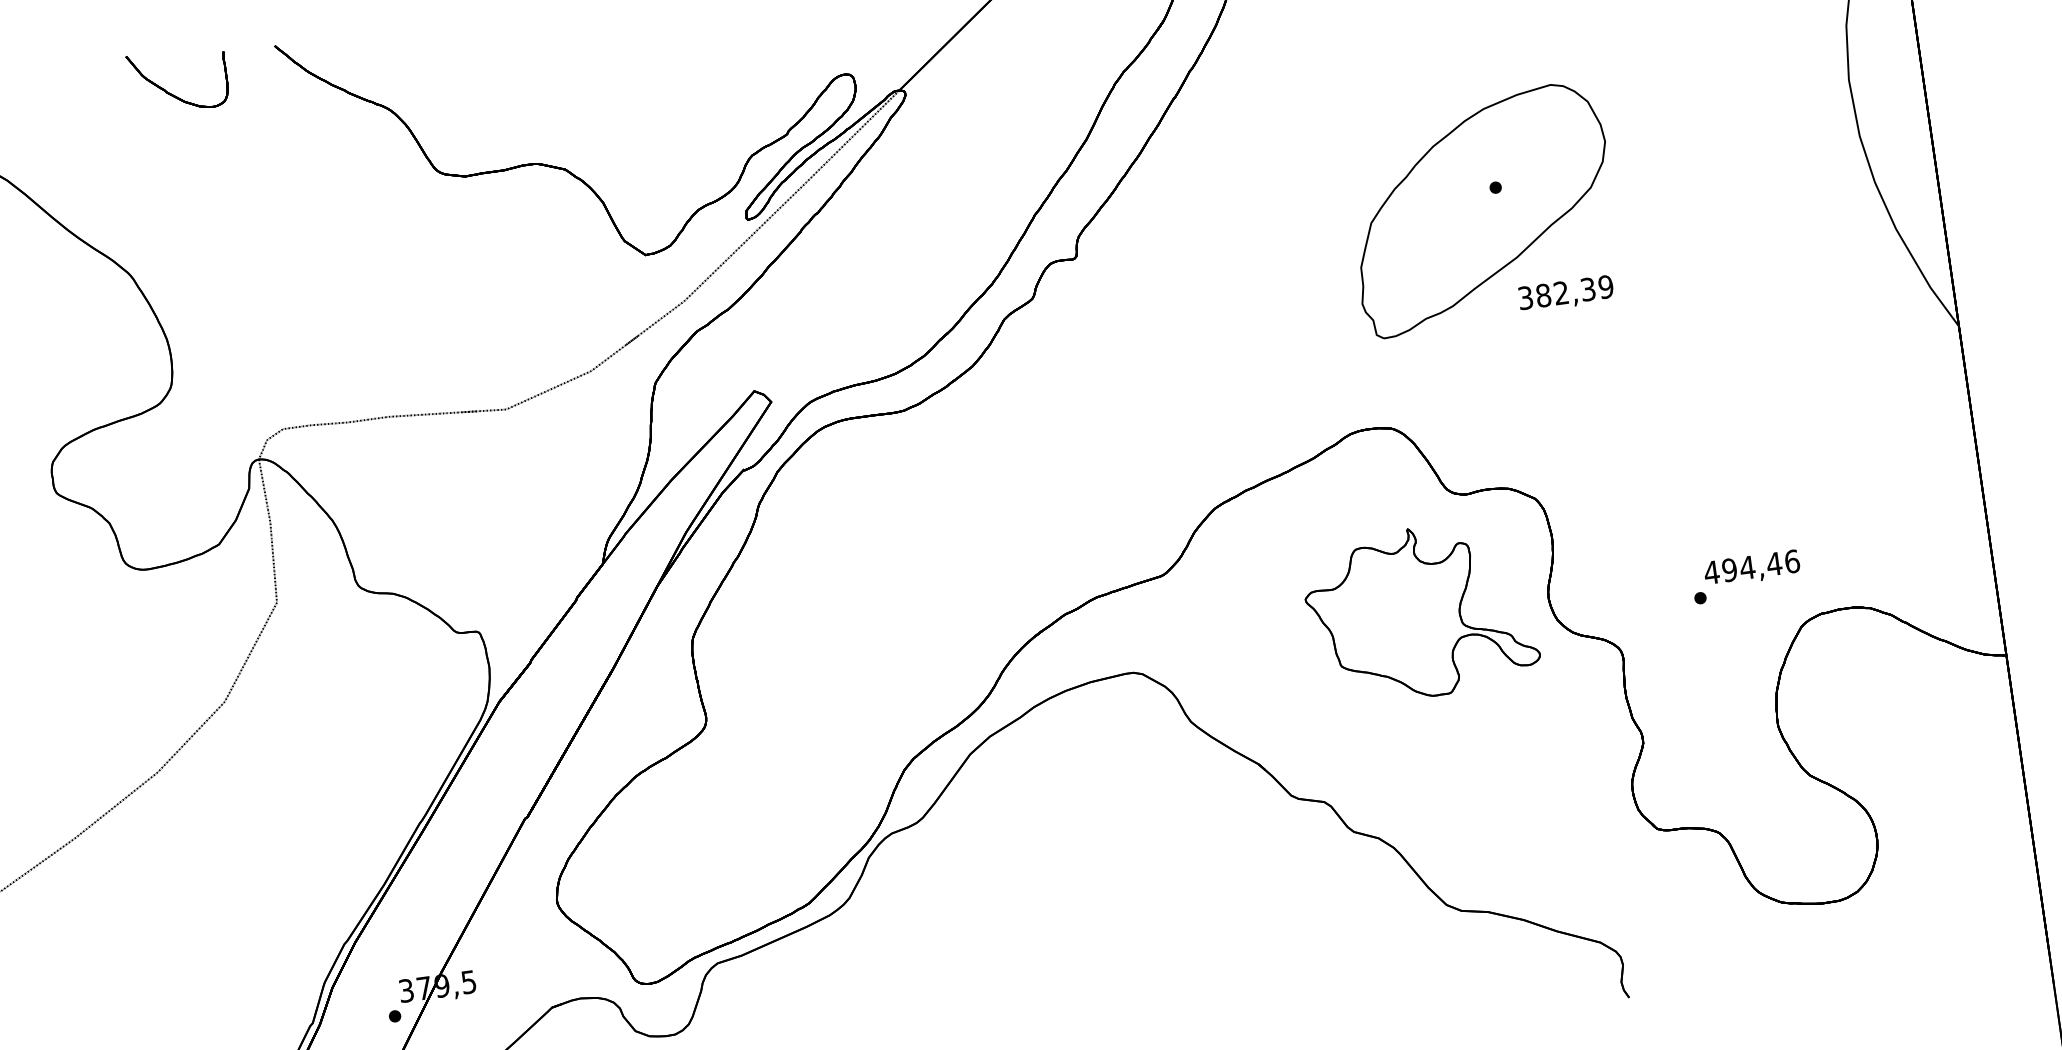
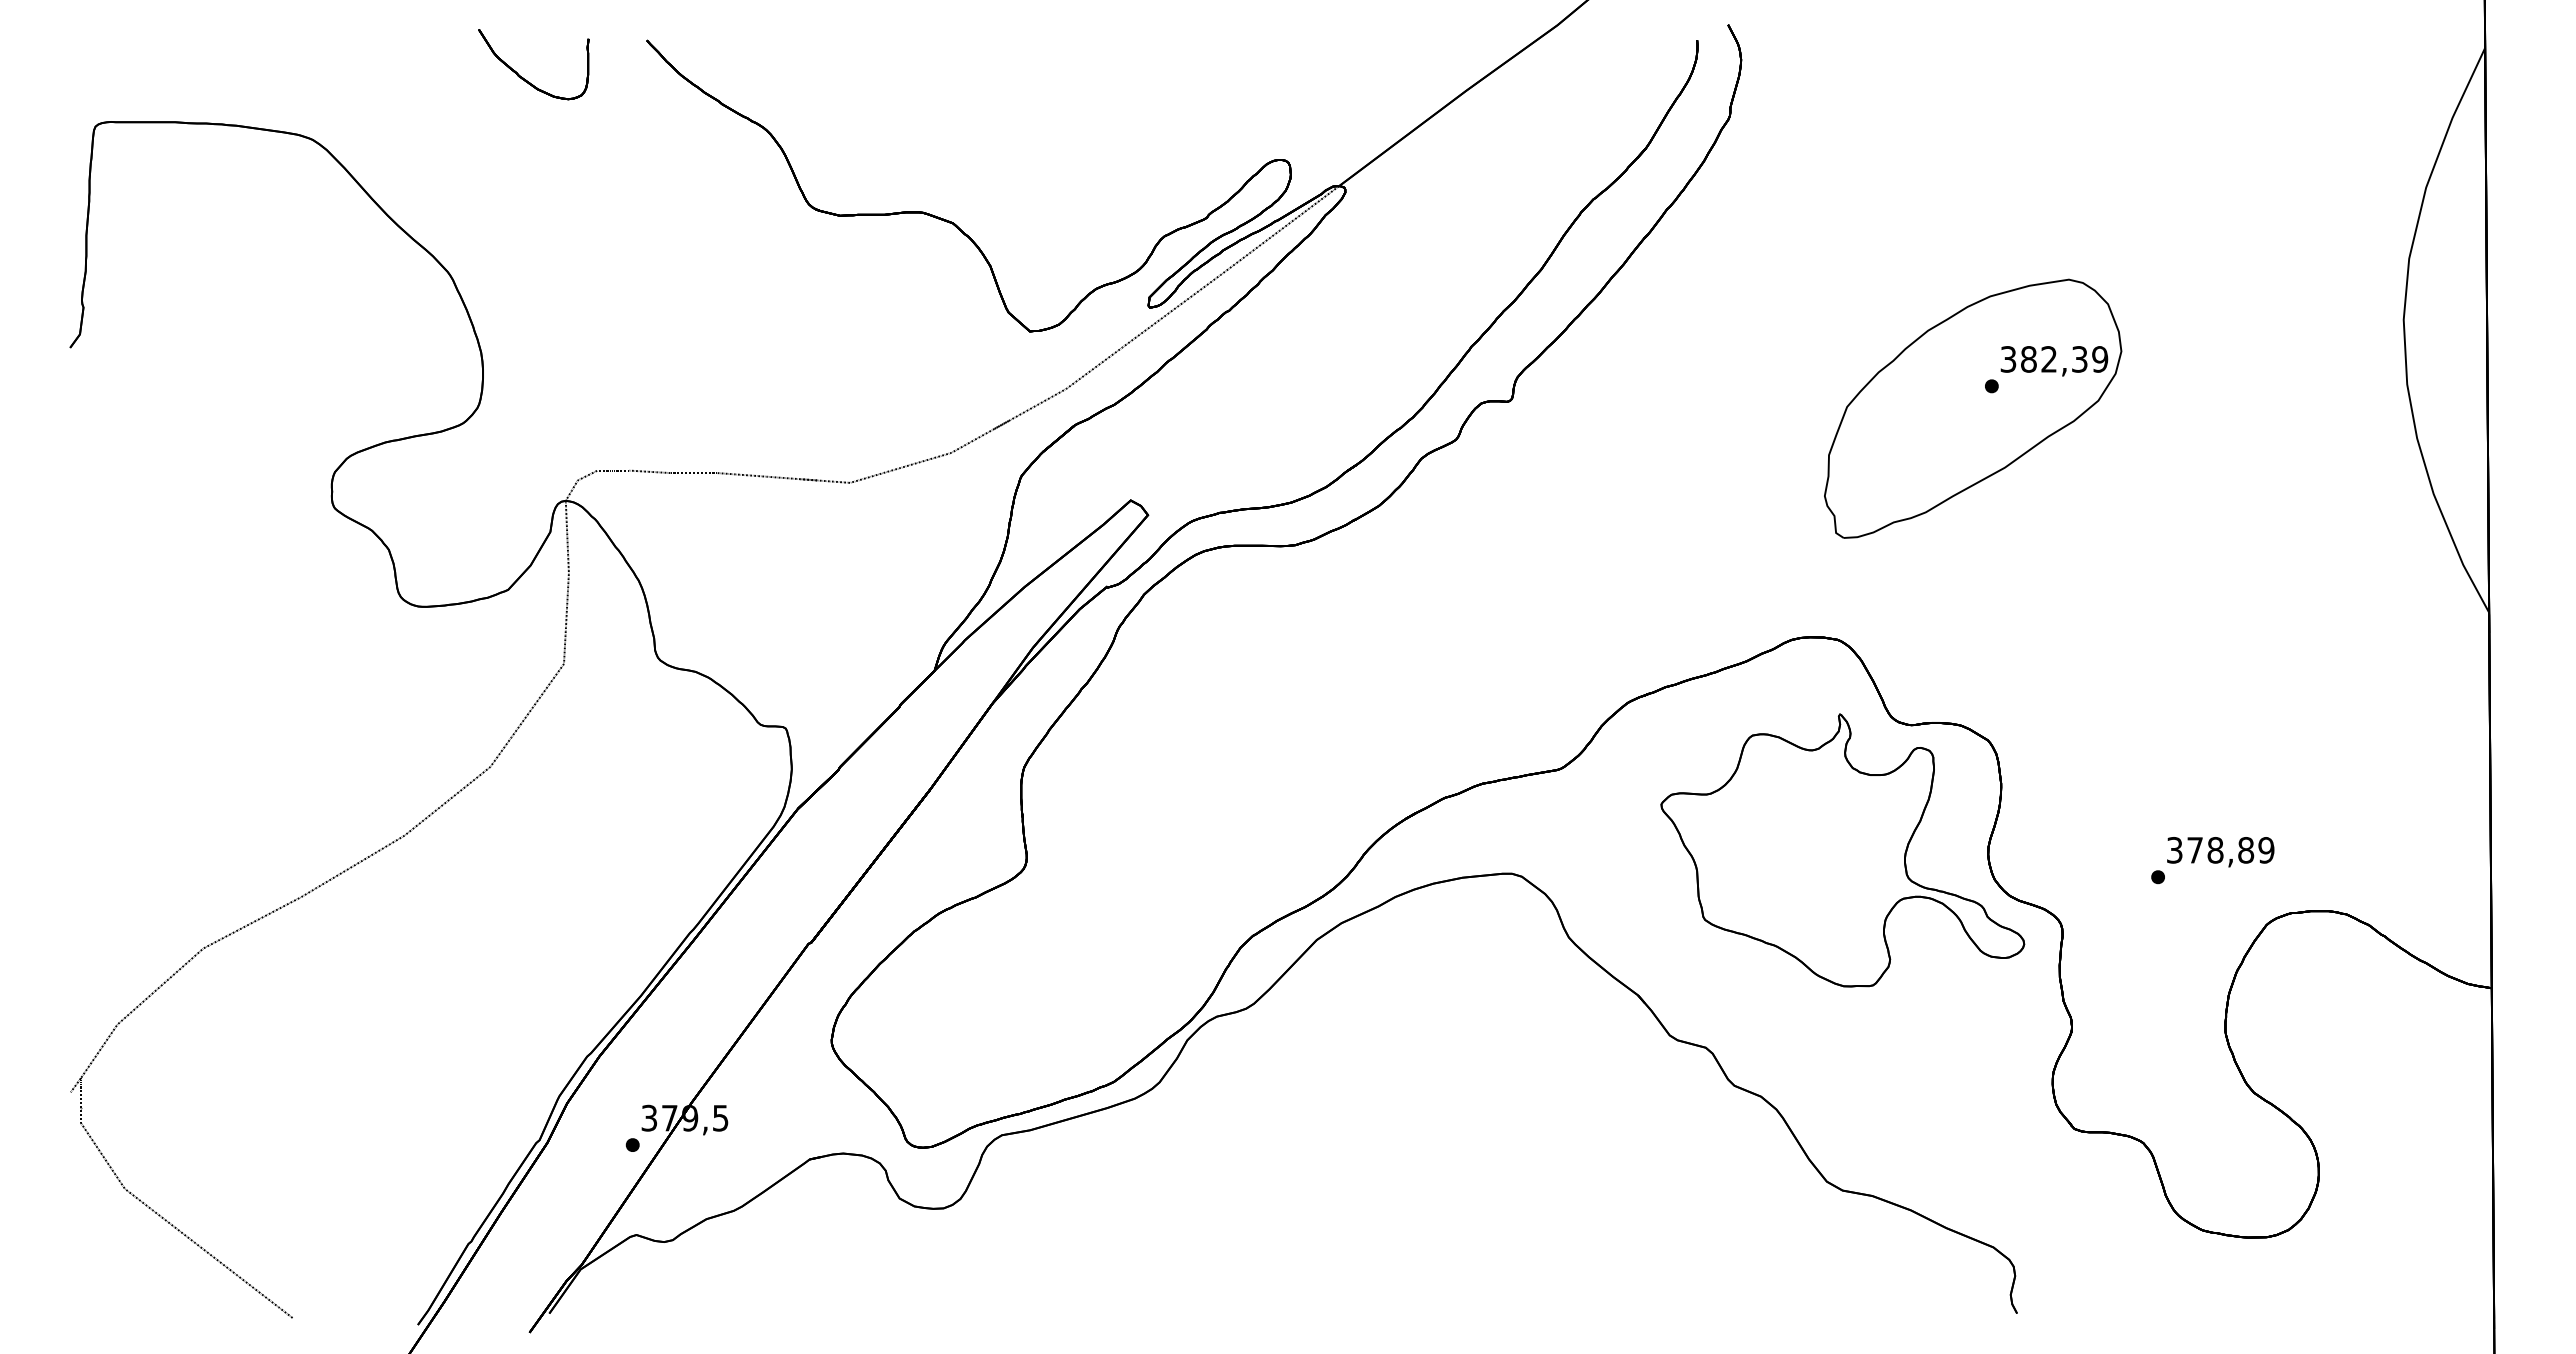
text: (1566, 294) -> (2054, 361), moved
text: (1751, 567) -> (2220, 850), 494,46 -> 378,89
part: (1420, 612) -> (1842, 850), size x1.43

